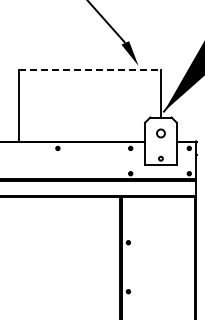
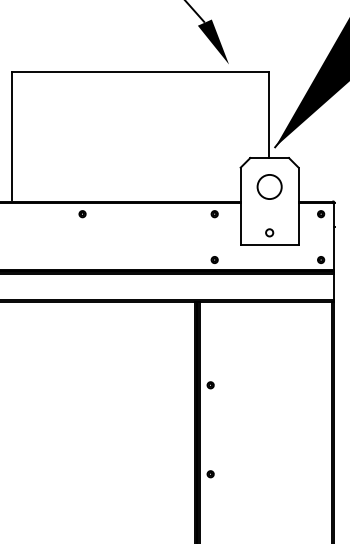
line: (89, 69) -> (139, 70), dashed -> solid
circle: (160, 133) -> (268, 187), size x1.67

